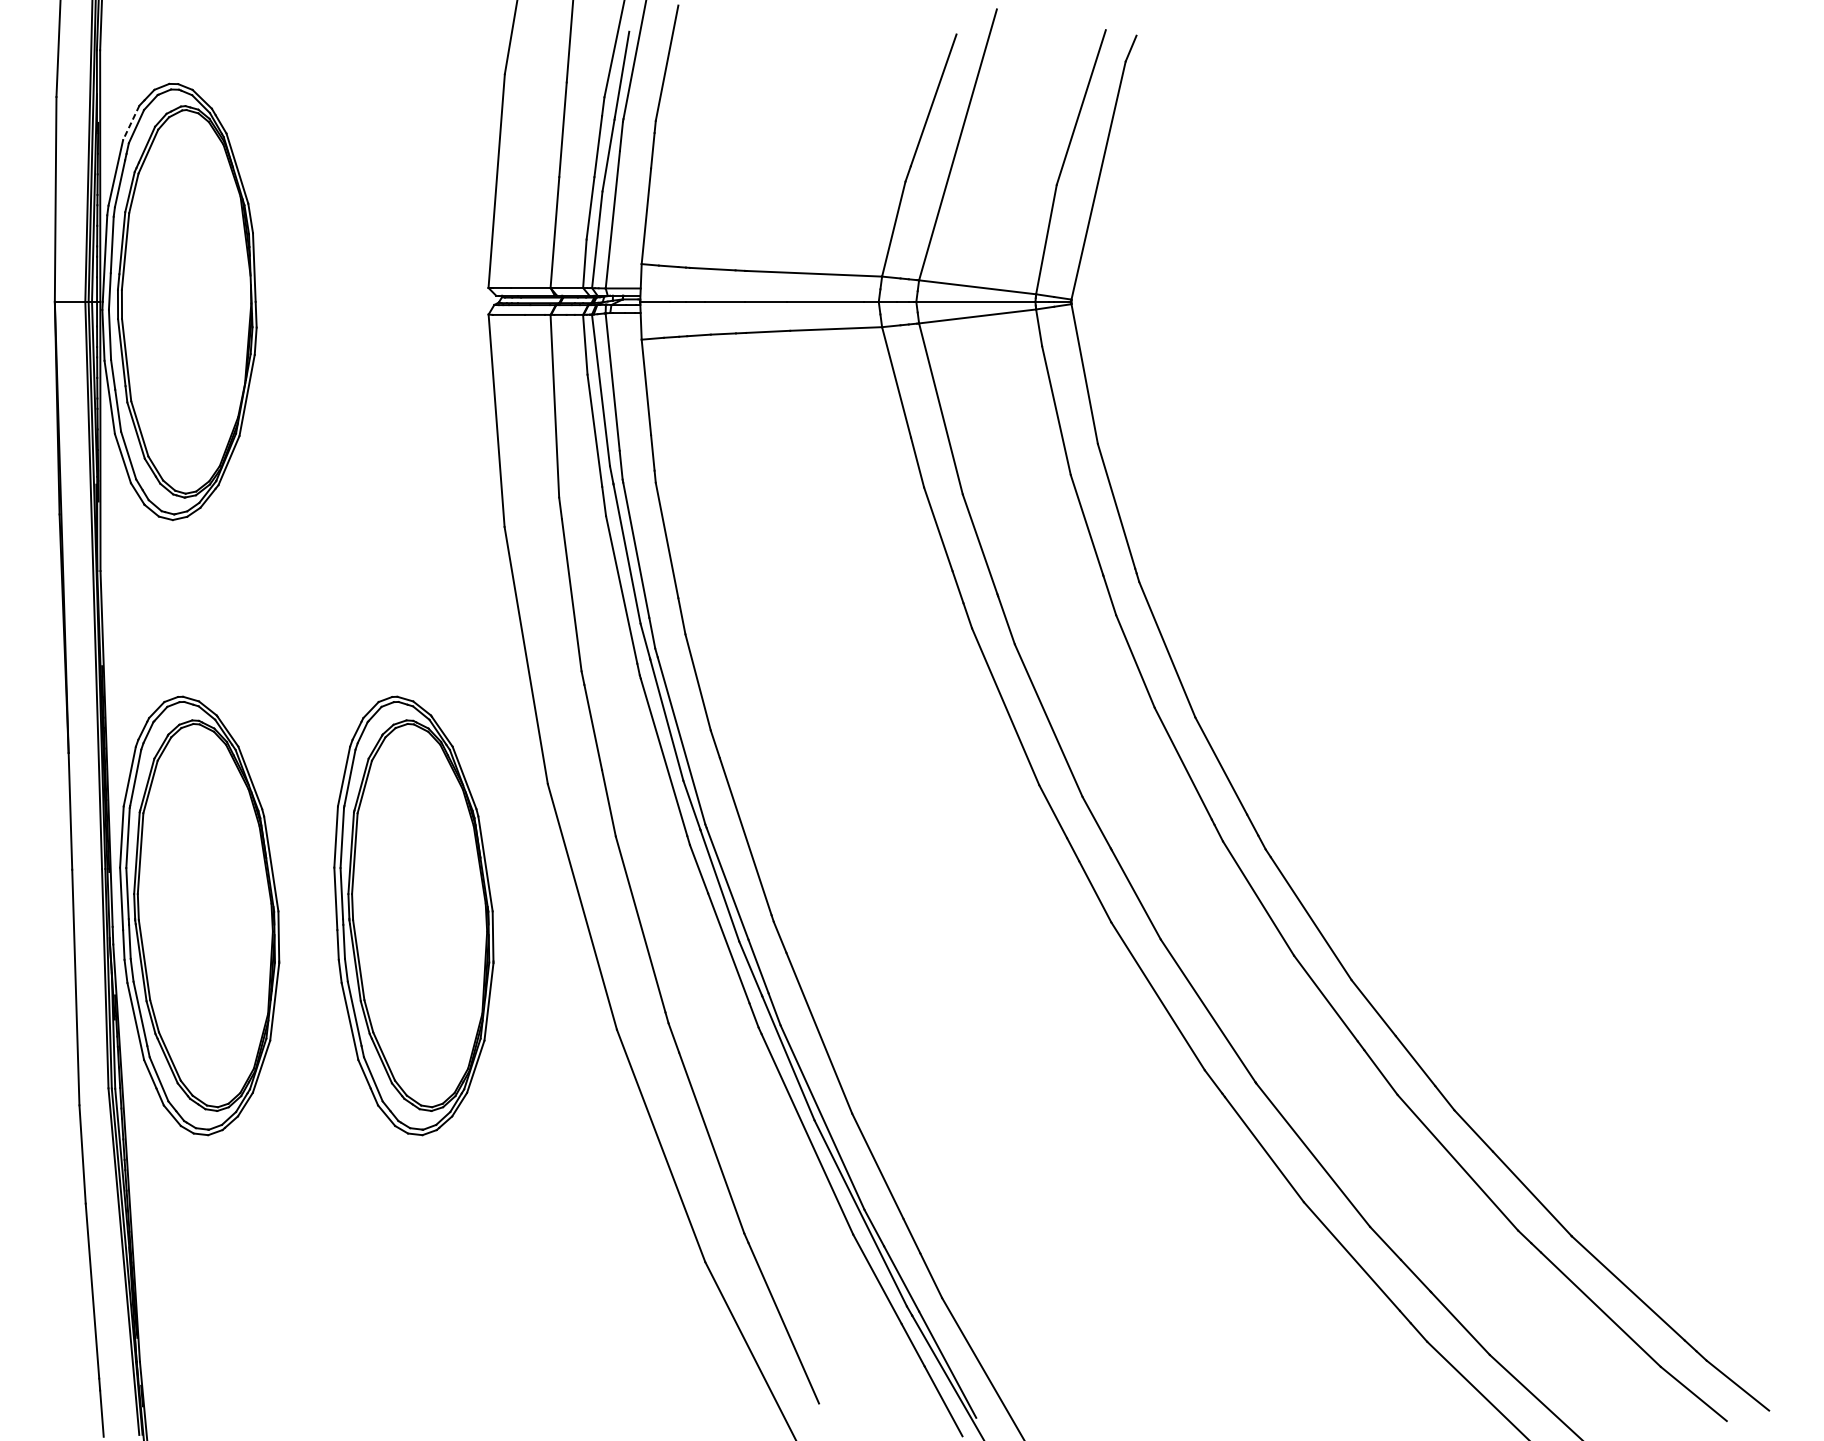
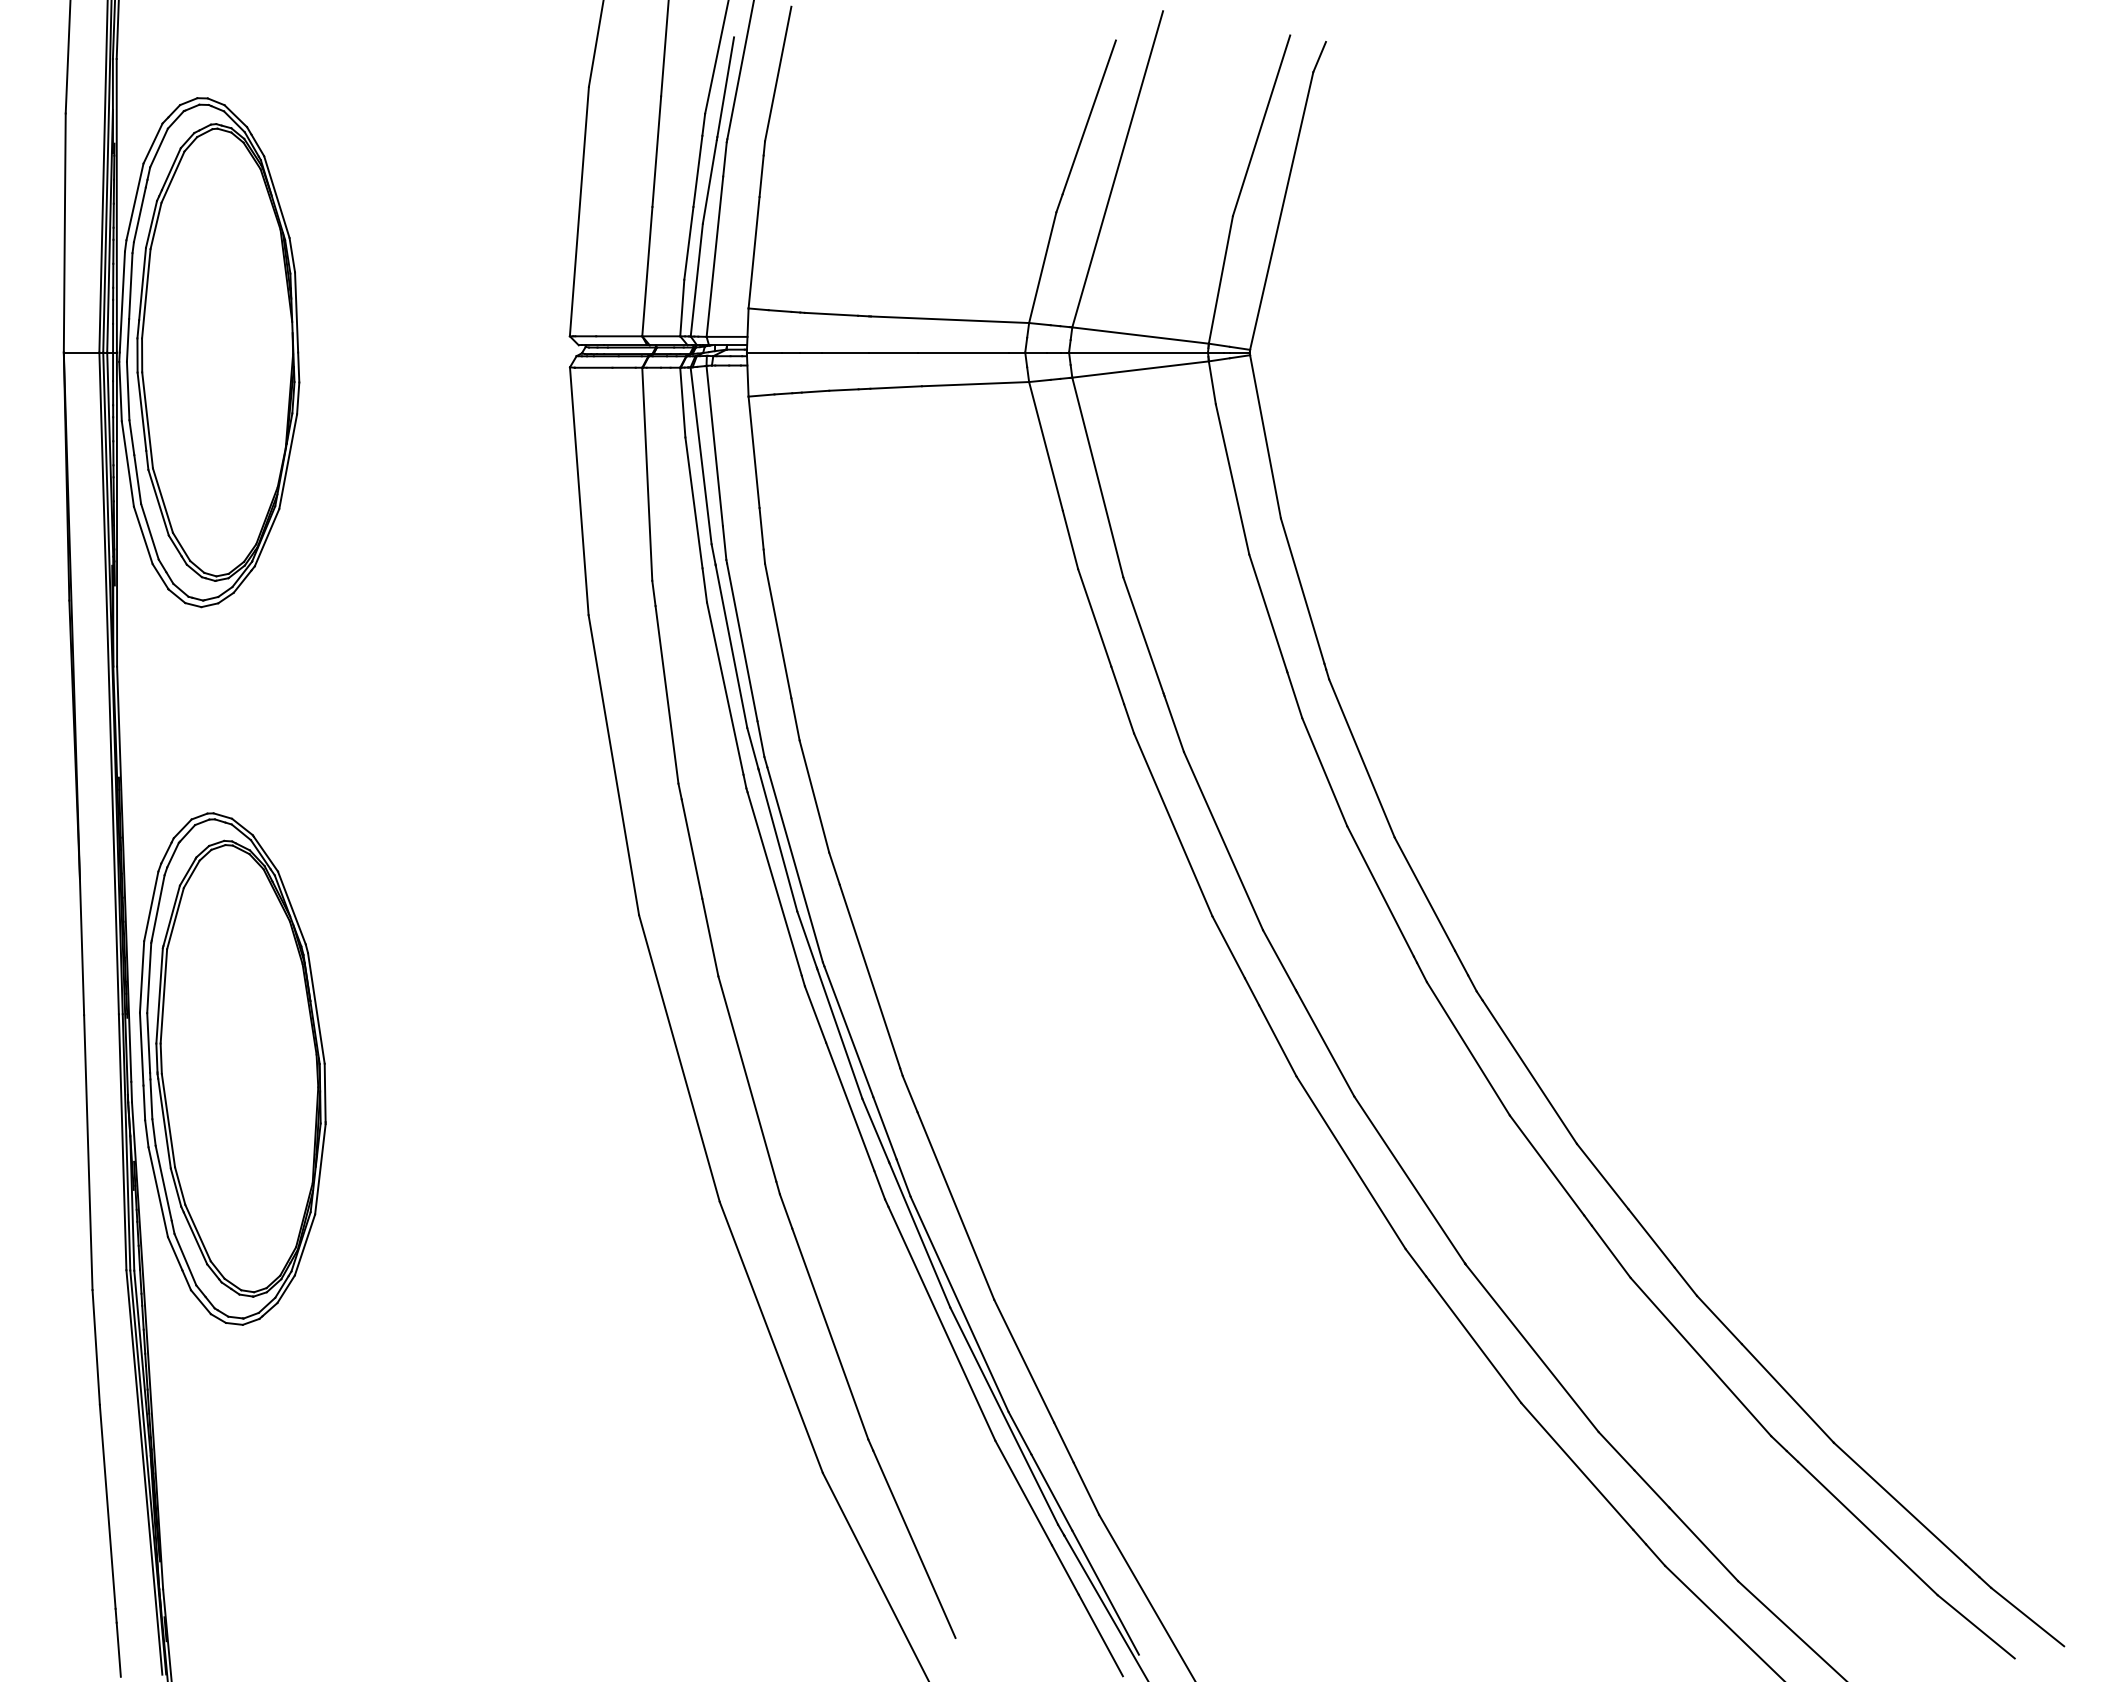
line: (130, 123) -> (152, 144), dashed -> solid
part: (413, 915) -> (482, 1068), removed

